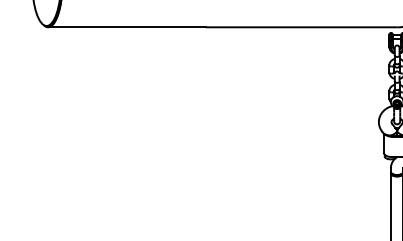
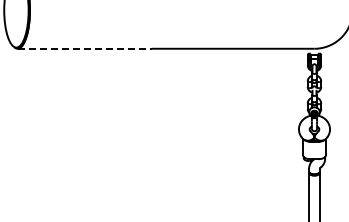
line: (126, 27) -> (84, 48), solid -> dashed

